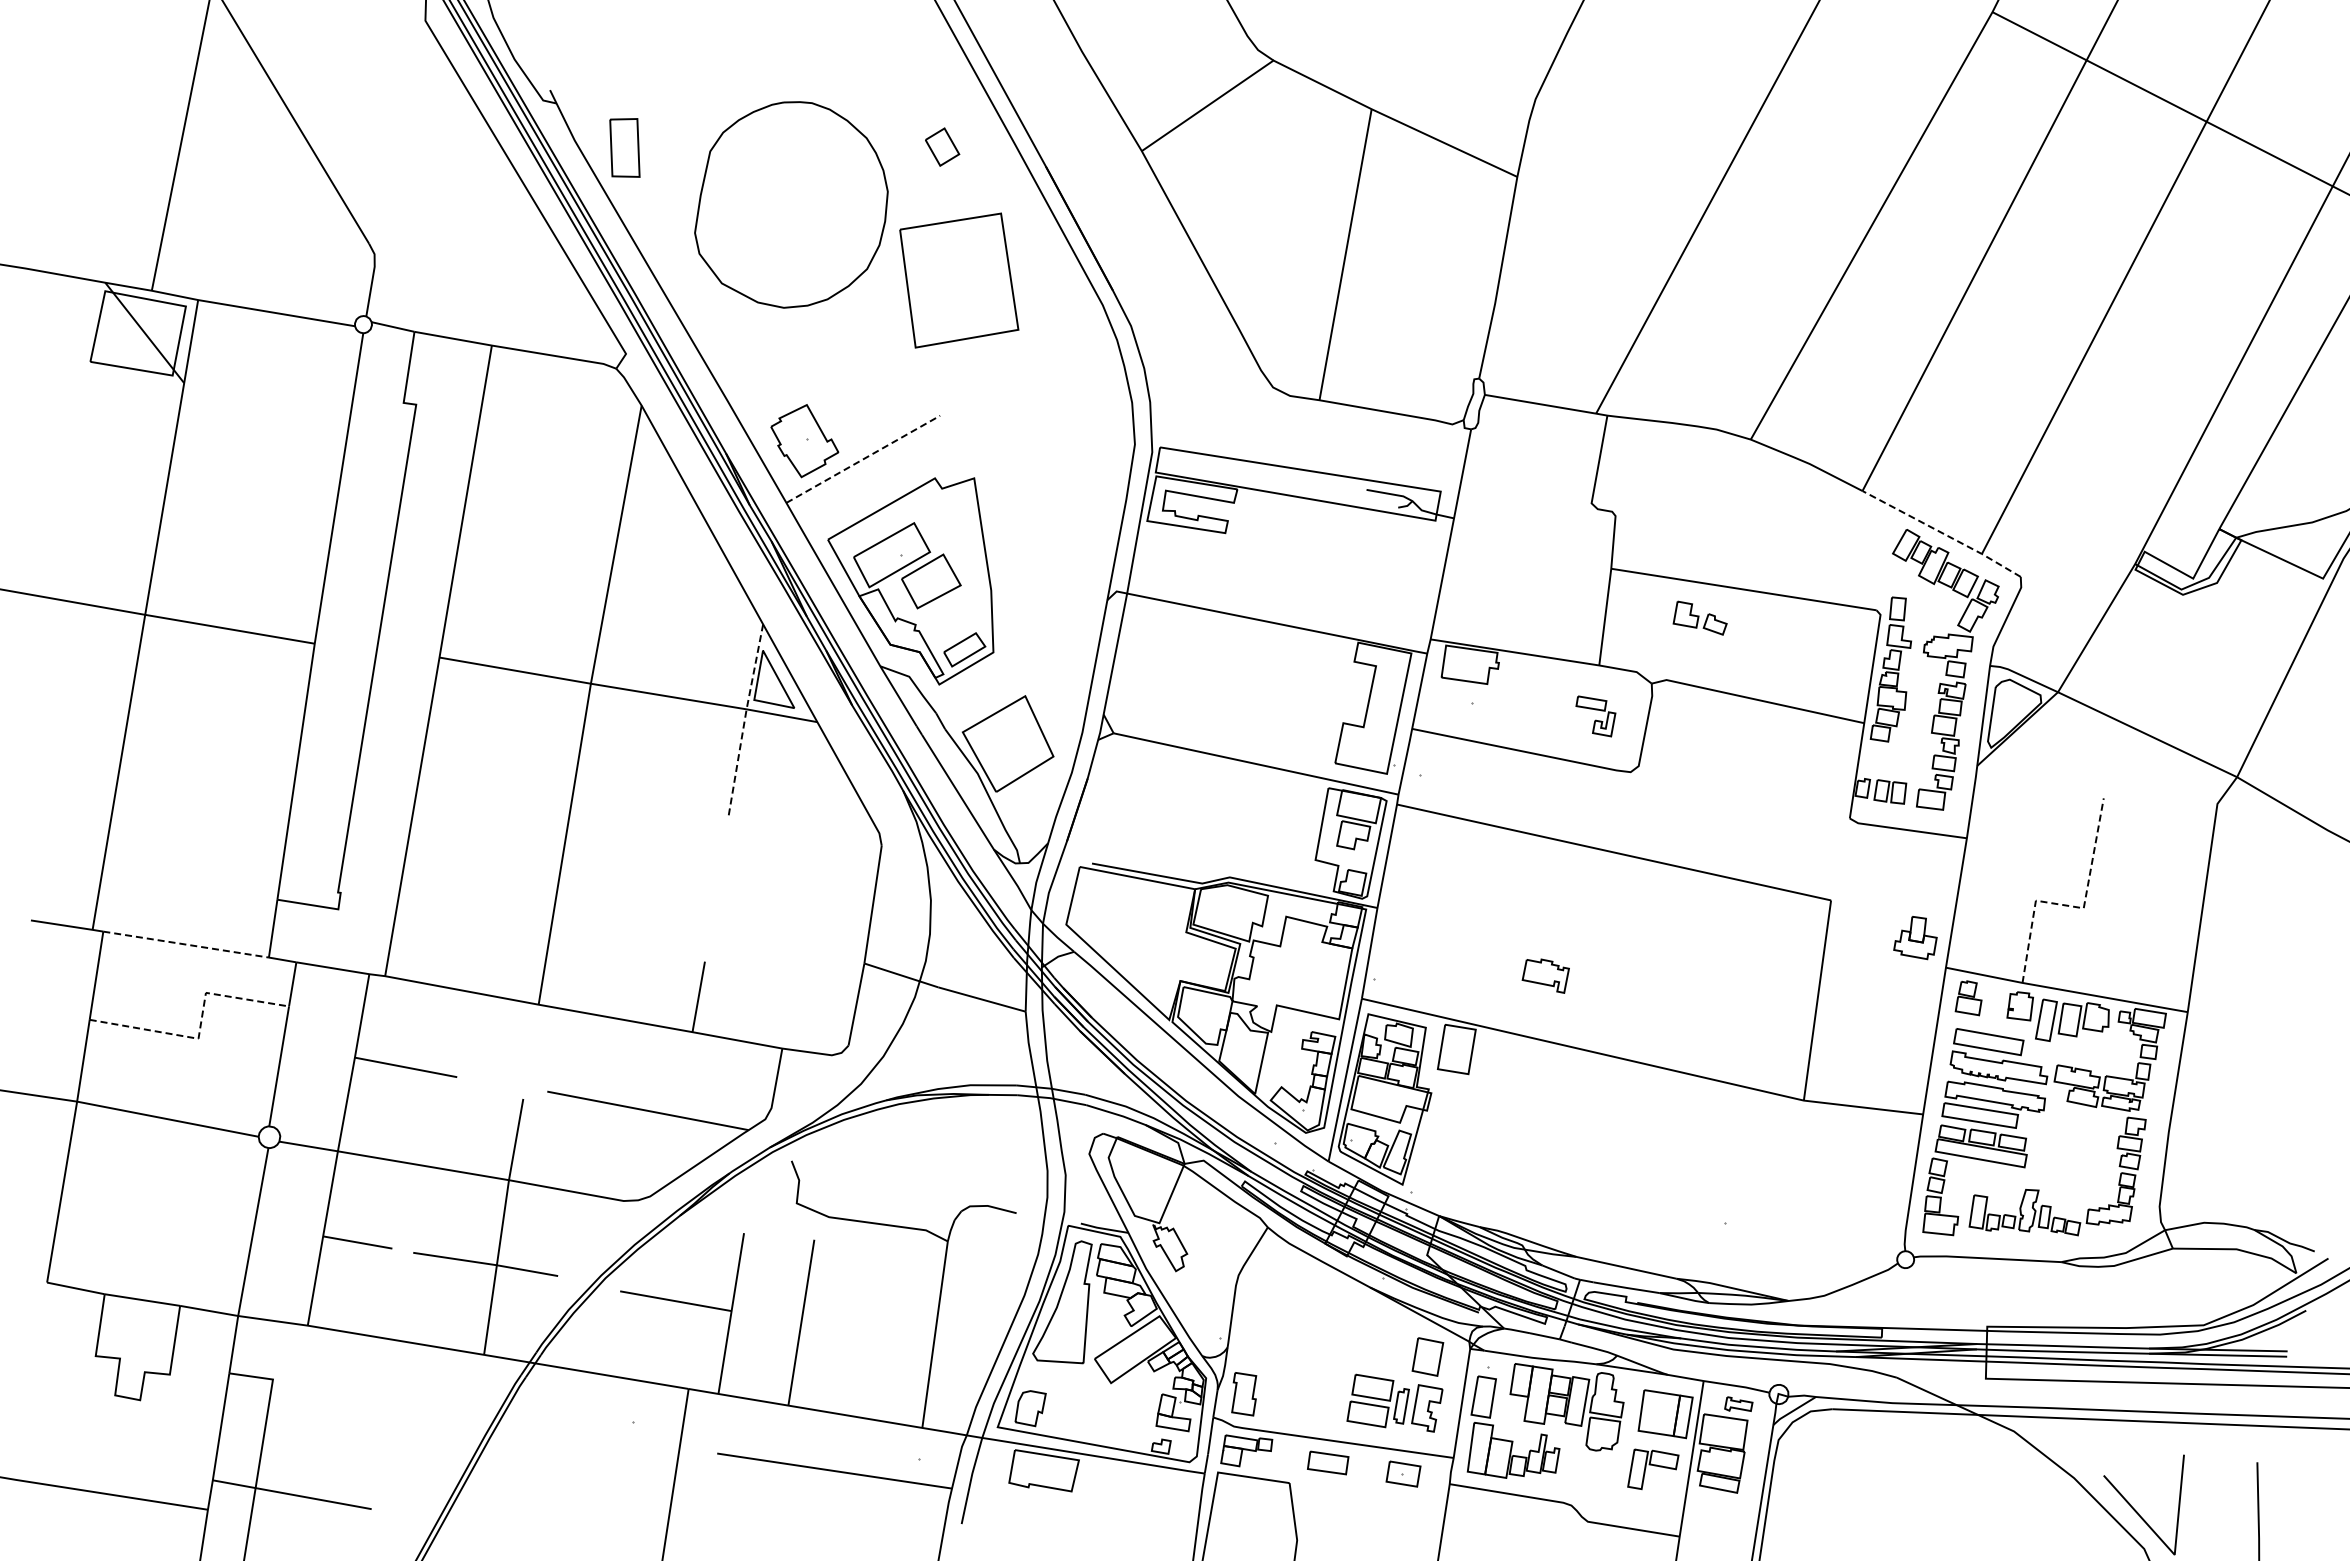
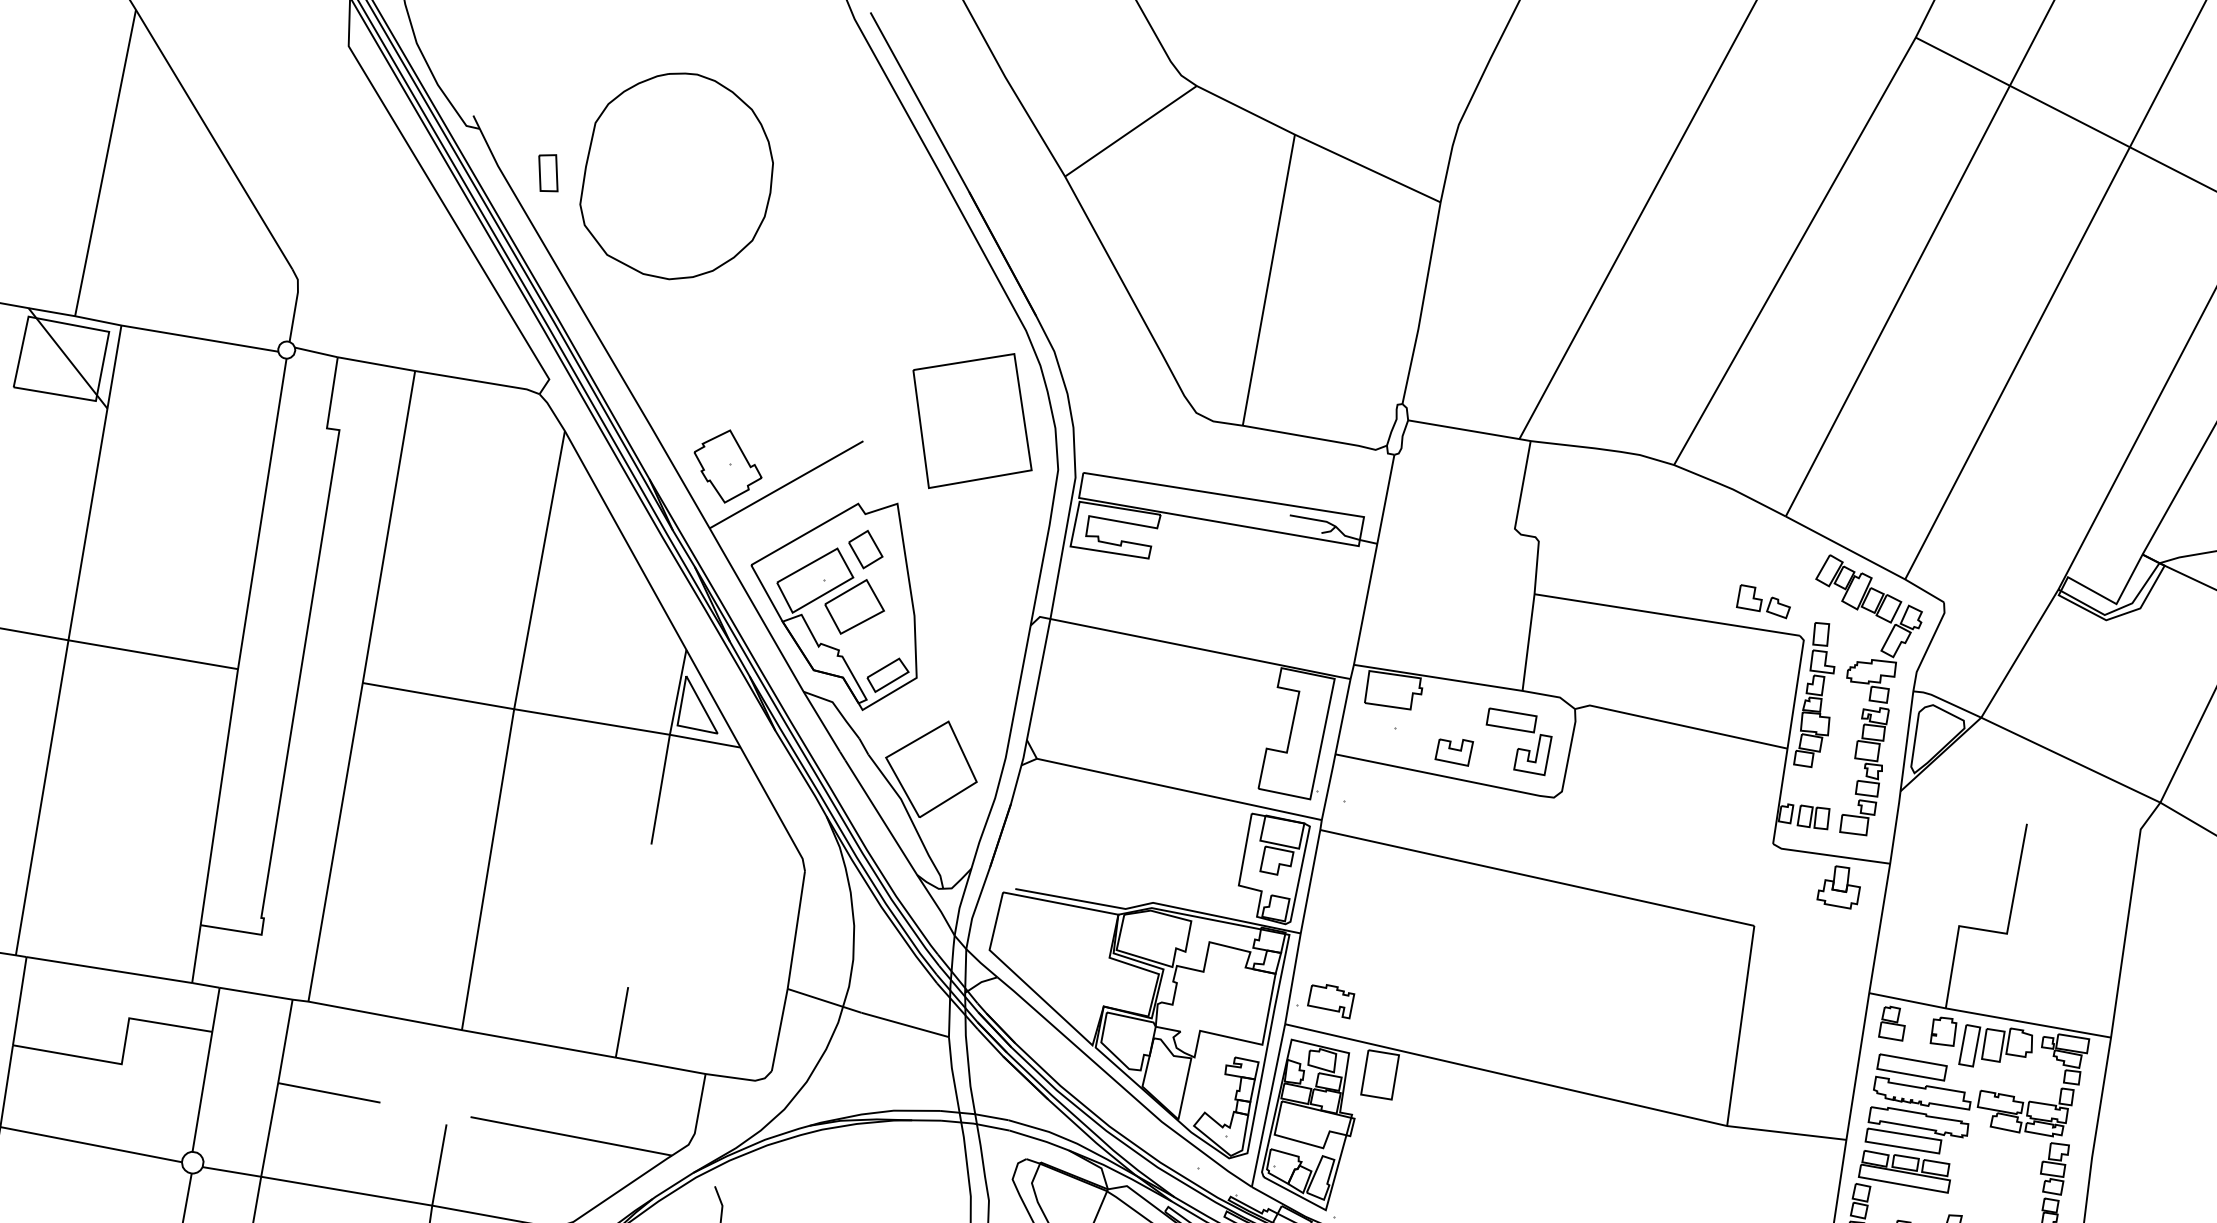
part: (942, 146) -> (865, 548), moved
part: (625, 147) -> (548, 172), size x0.62
part: (791, 204) -> (676, 175), moved
part: (959, 280) -> (972, 420), moved
line: (863, 459) -> (786, 484), dashed -> solid
line: (1943, 533) -> (1866, 558), dashed -> solid
part: (1699, 617) -> (1762, 600), moved
part: (1595, 716) -> (1518, 741), size x1.67
line: (744, 721) -> (667, 746), dashed -> solid
part: (1530, 727) -> (1453, 752), added
line: (2073, 906) -> (1996, 931), dashed -> solid
part: (1915, 938) -> (1838, 887), moved
line: (186, 944) -> (109, 969), dashed -> solid
part: (1545, 975) -> (1330, 1000), moved
line: (200, 1028) -> (123, 1053), dashed -> solid

